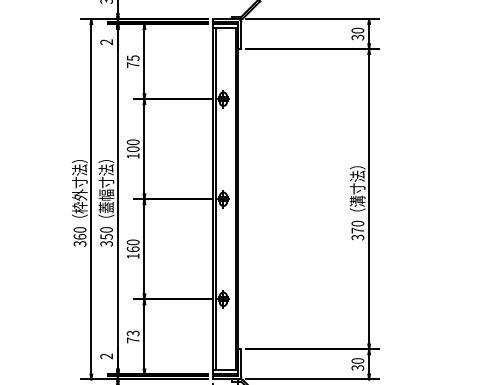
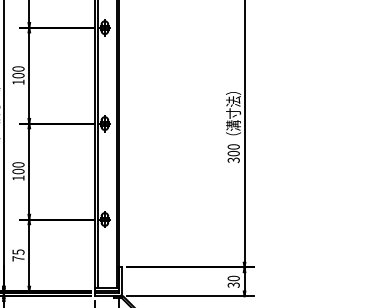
text: (357, 230) -> (233, 153), 370 -> 300
text: (132, 249) -> (17, 171), 160 -> 100
text: (132, 332) -> (17, 251), 73 -> 75

